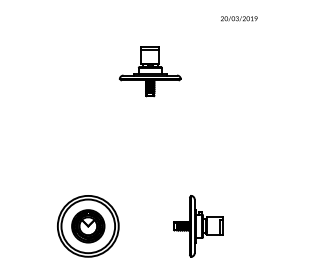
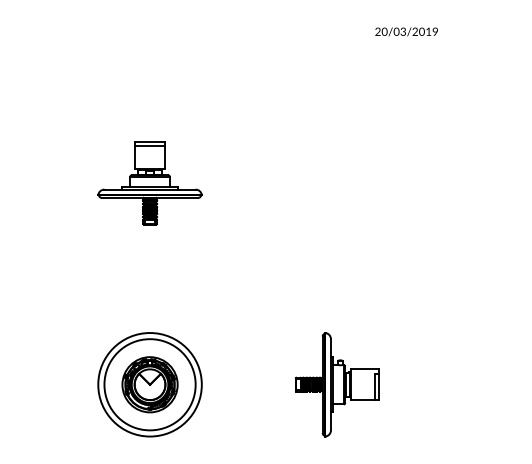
part: (150, 71) -> (150, 182), moved

